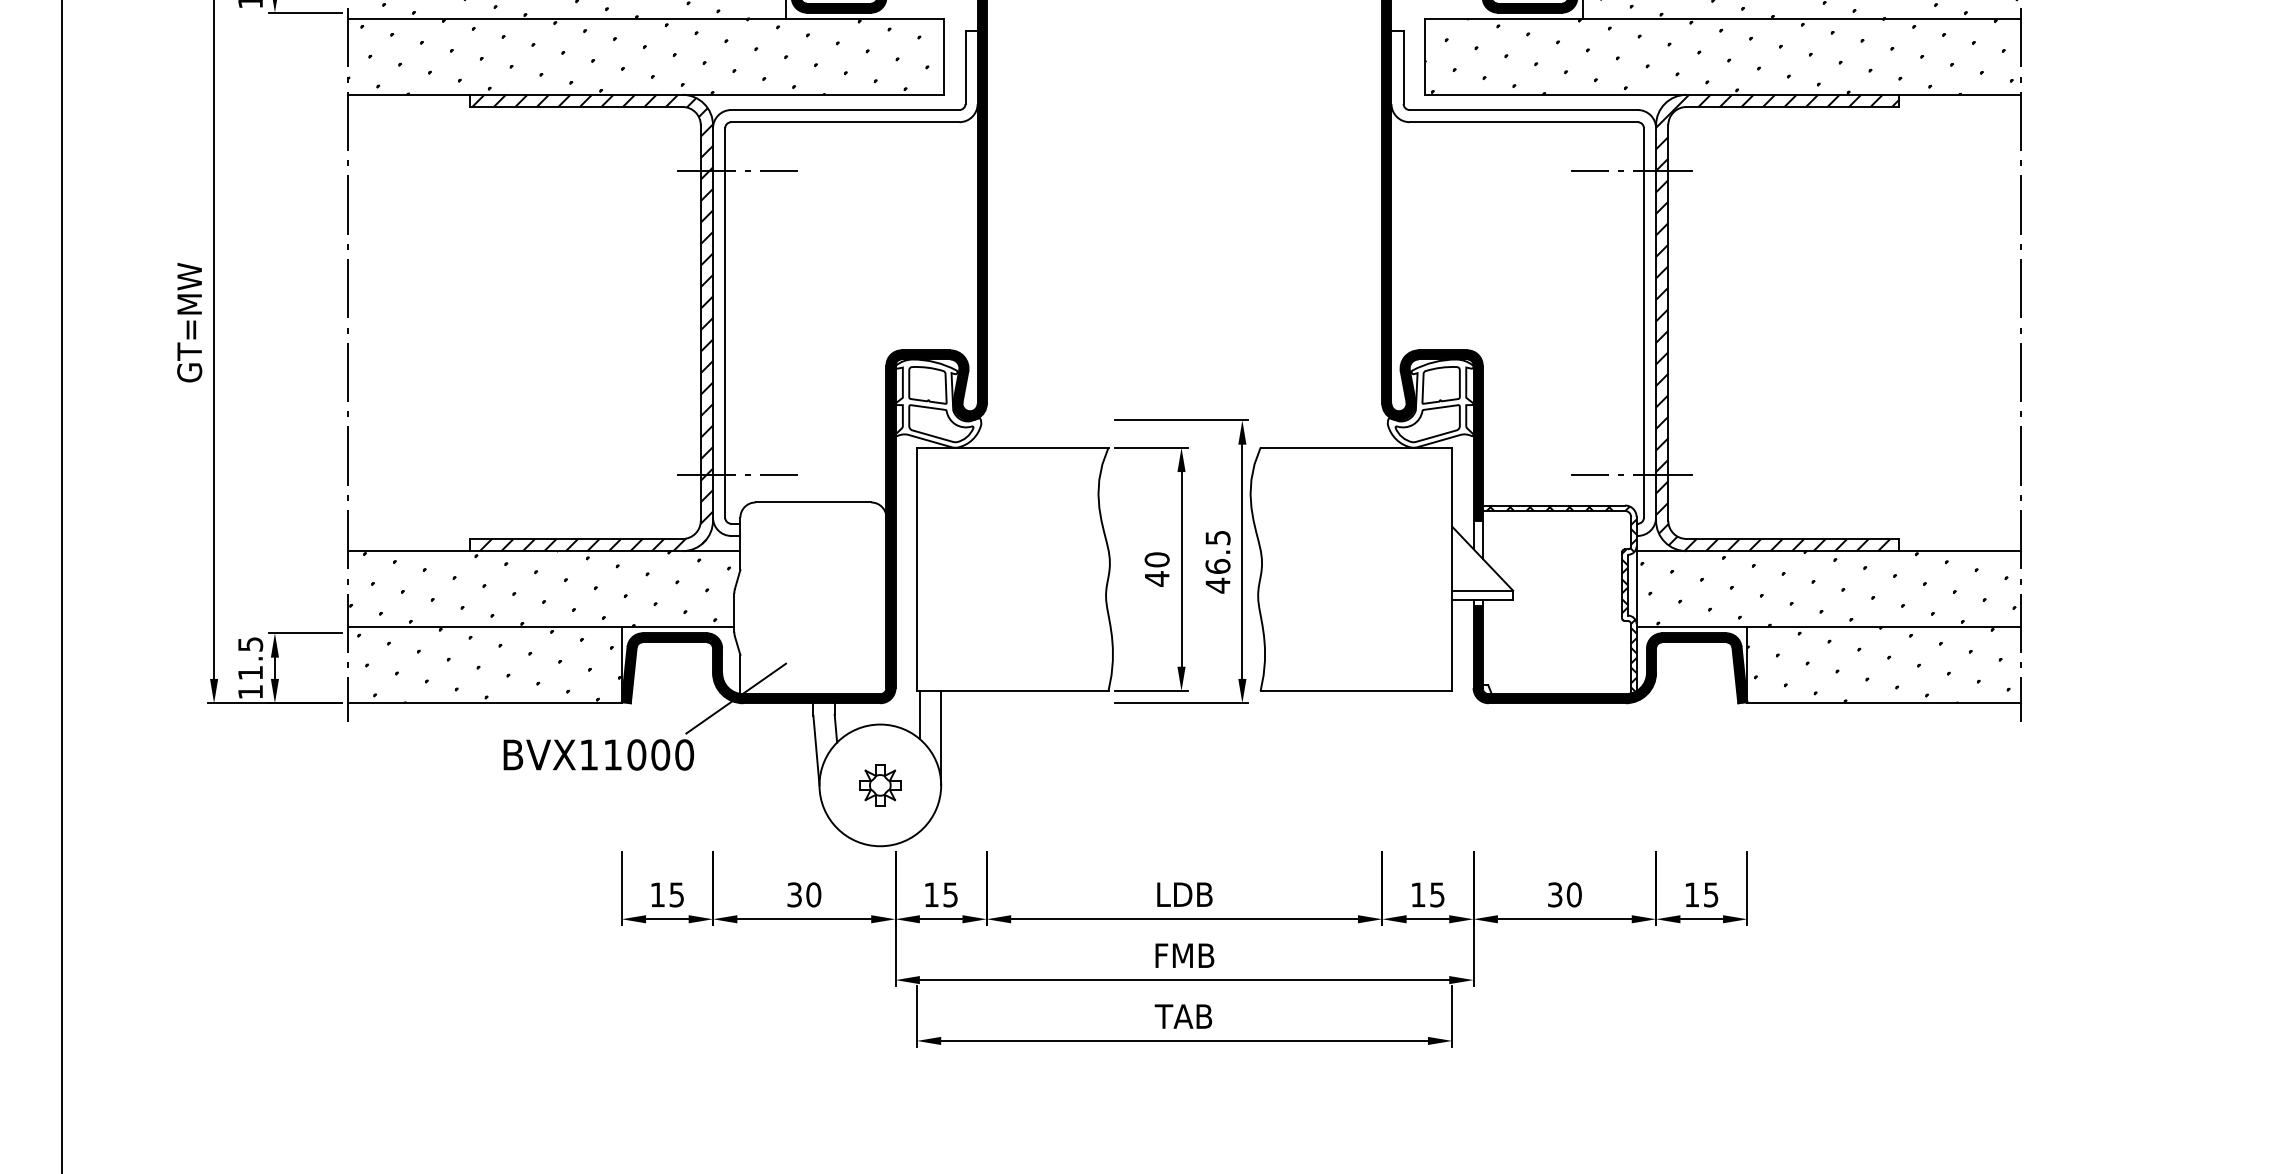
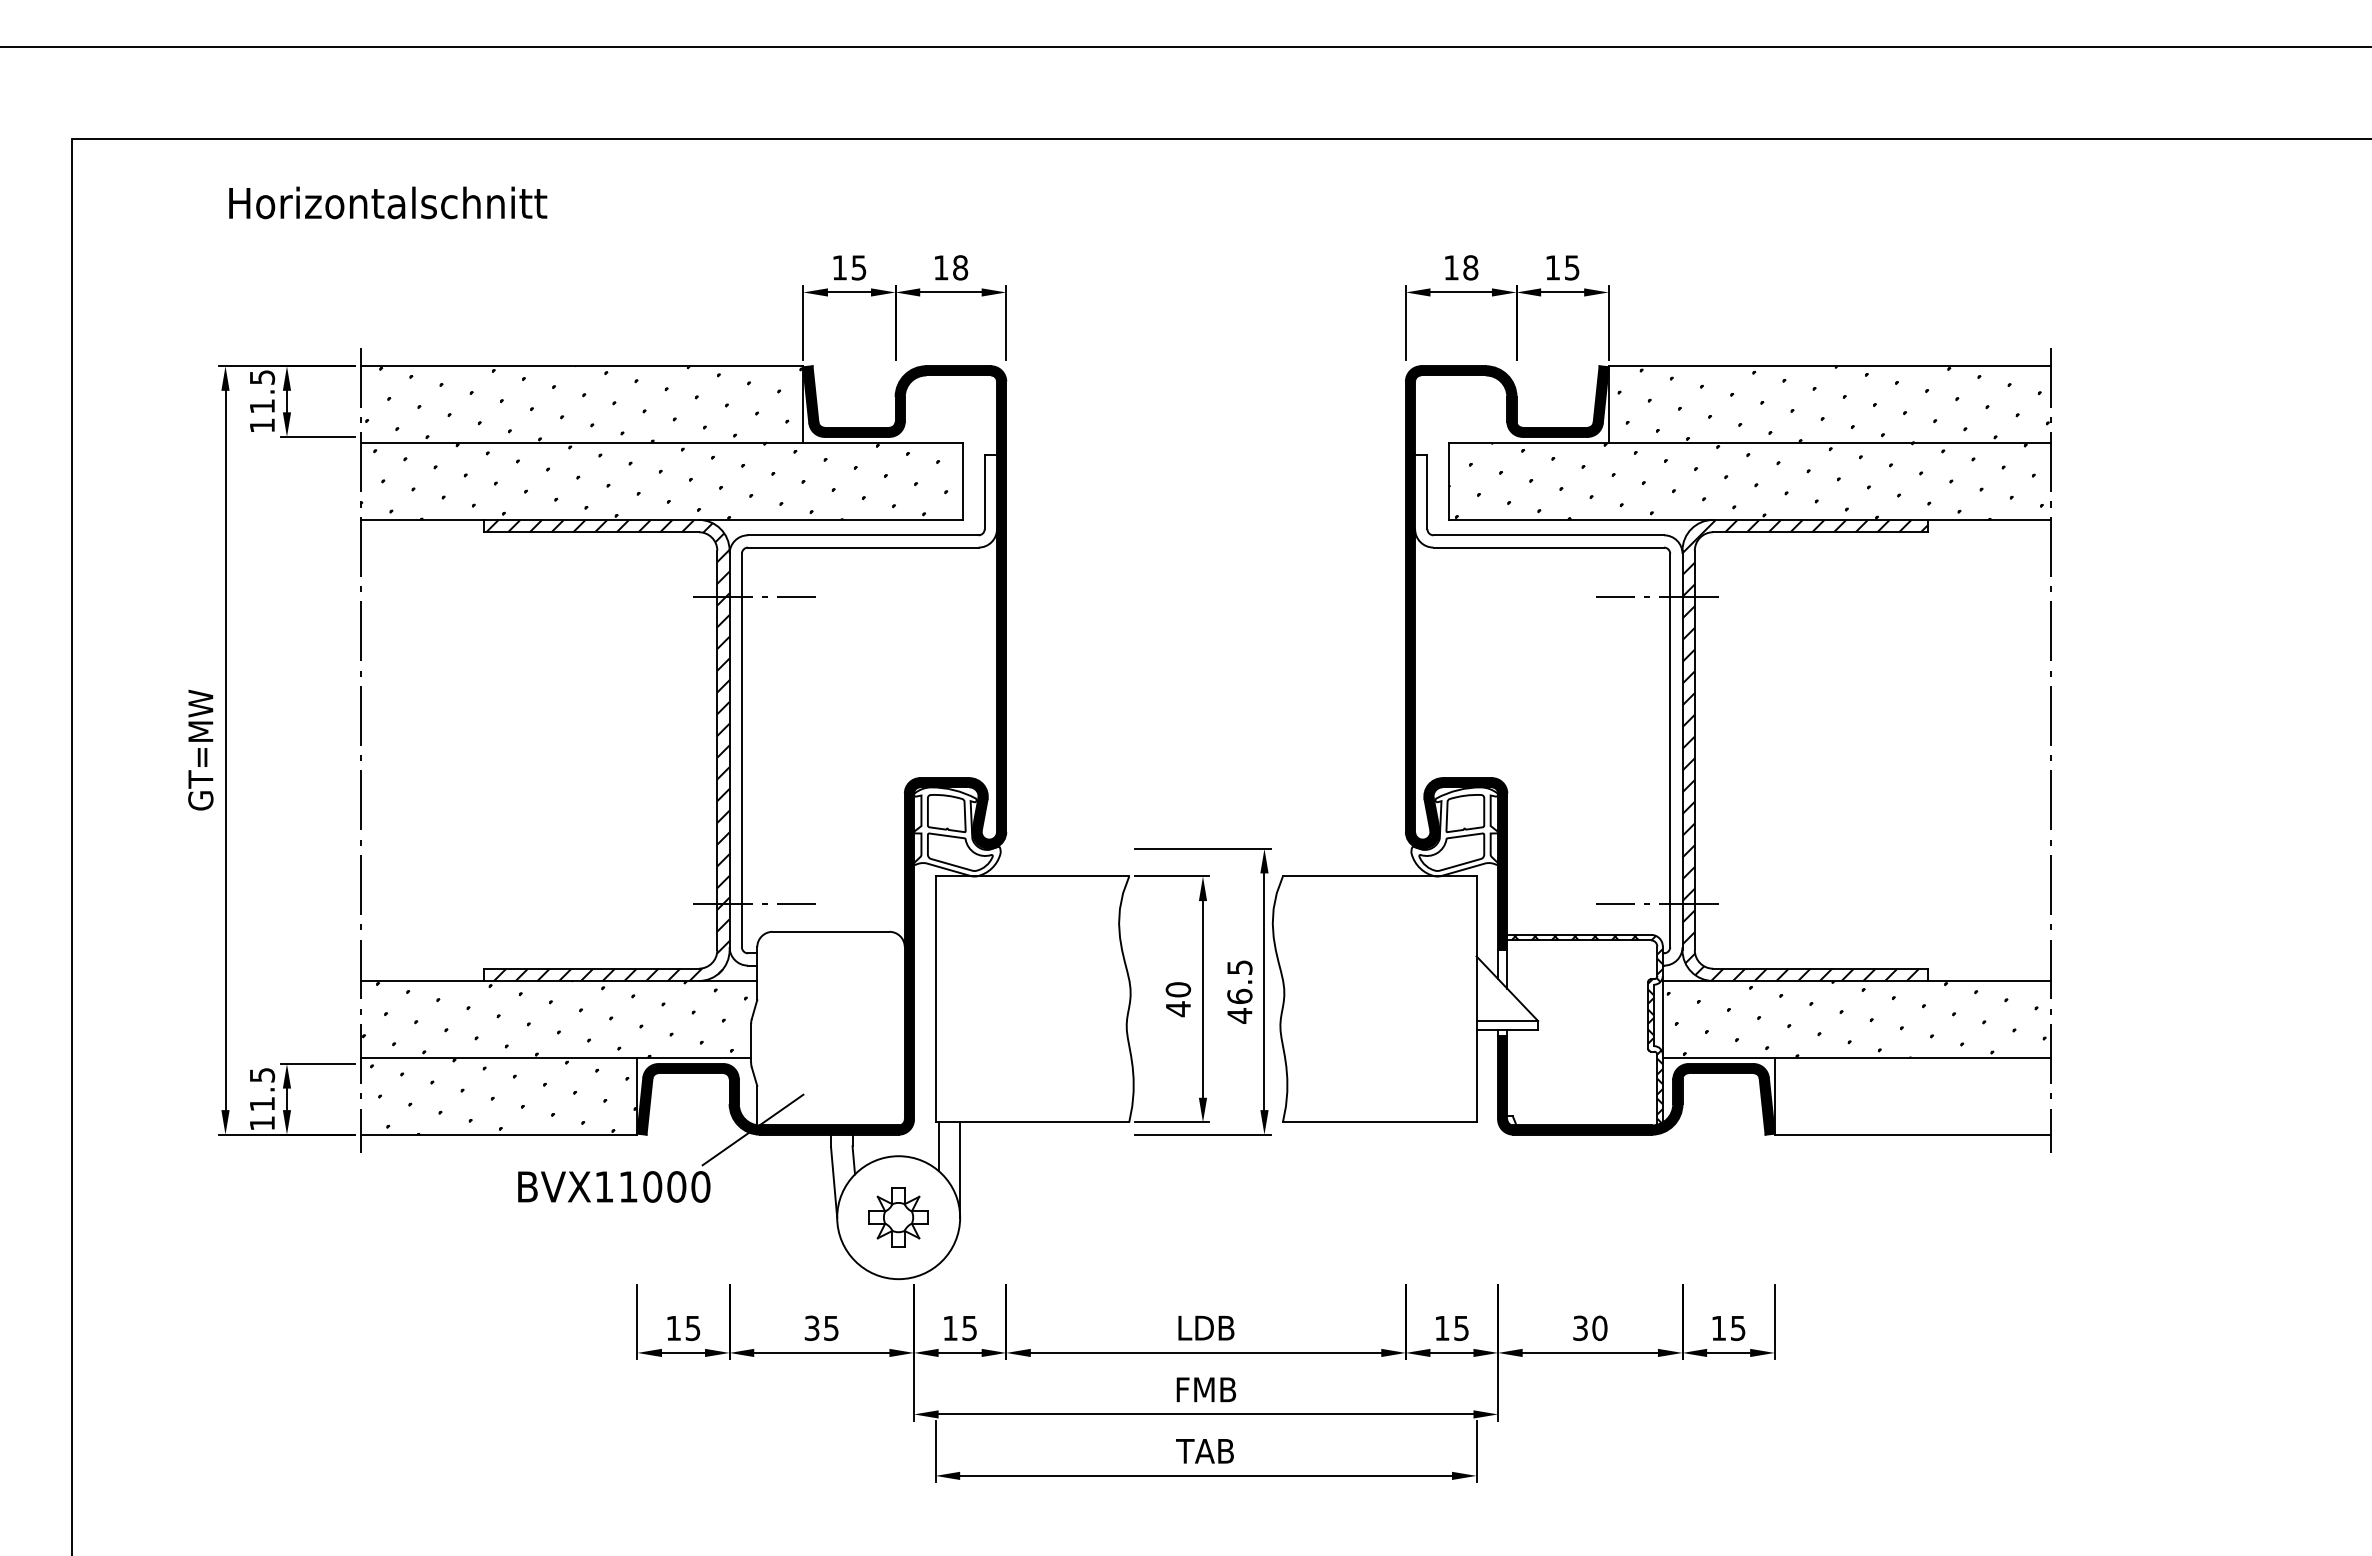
hatch: (1883, 664) -> (1912, 1095), removed
part: (880, 785) -> (898, 1217), size x1.4
text: (813, 895) -> (831, 1328), 30 -> 35

